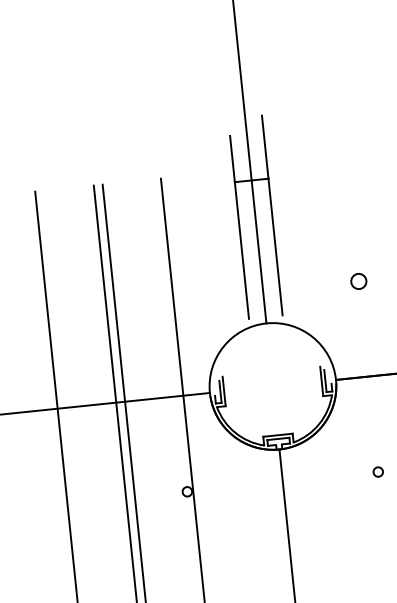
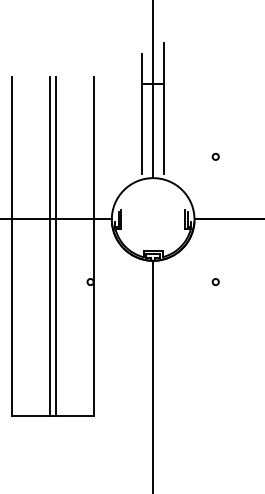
circle: (358, 280) -> (215, 156), size x0.62

